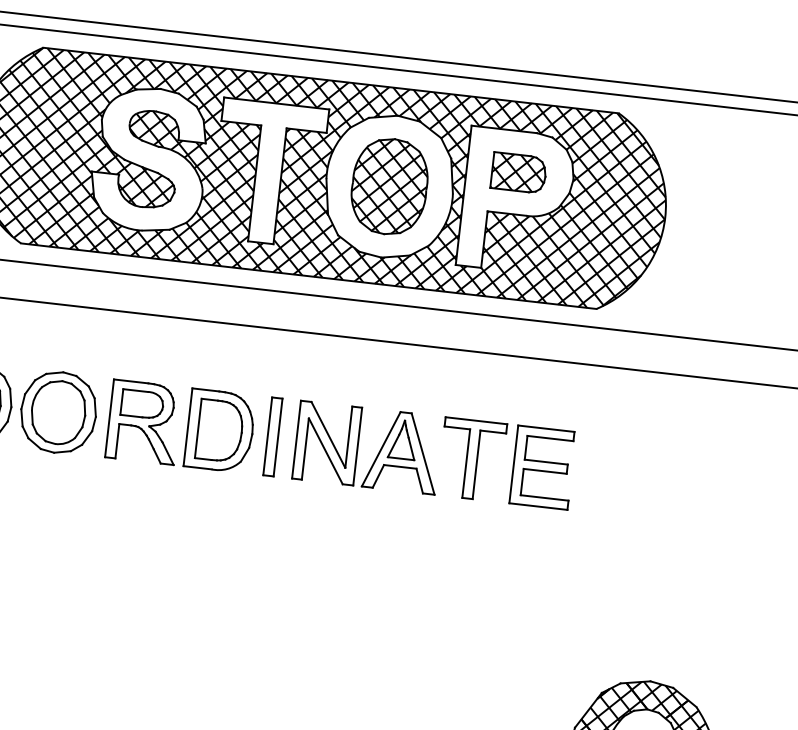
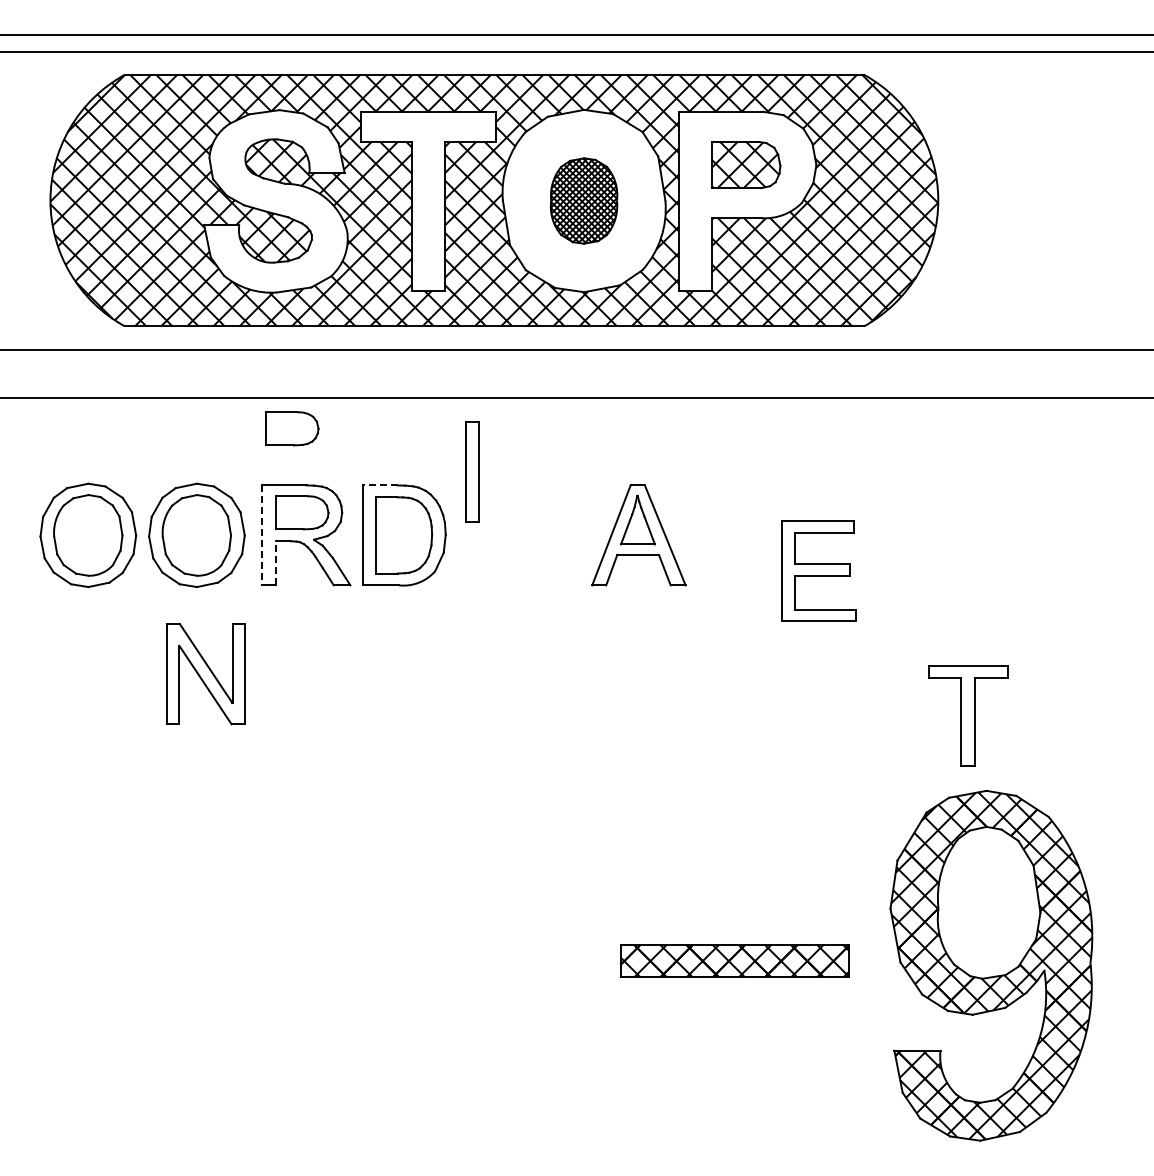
part: (389, 186) -> (583, 200), size x0.7
part: (142, 337) -> (292, 428), added
line: (205, 389) -> (379, 485), solid -> dashed
line: (109, 418) -> (262, 535), solid -> dashed
part: (273, 436) -> (472, 471), moved
line: (117, 440) -> (275, 562), solid -> dashed
part: (326, 443) -> (205, 674), moved
part: (472, 458) -> (968, 715), moved
part: (542, 466) -> (818, 570), moved

